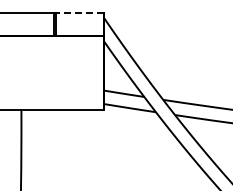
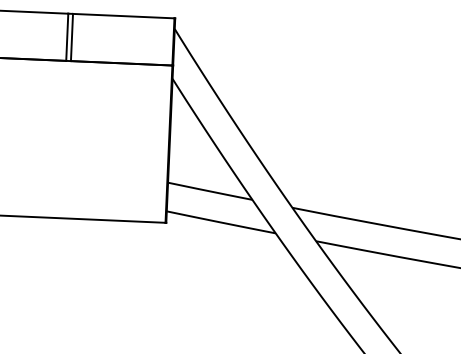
line: (80, 13) -> (124, 16), dashed -> solid

